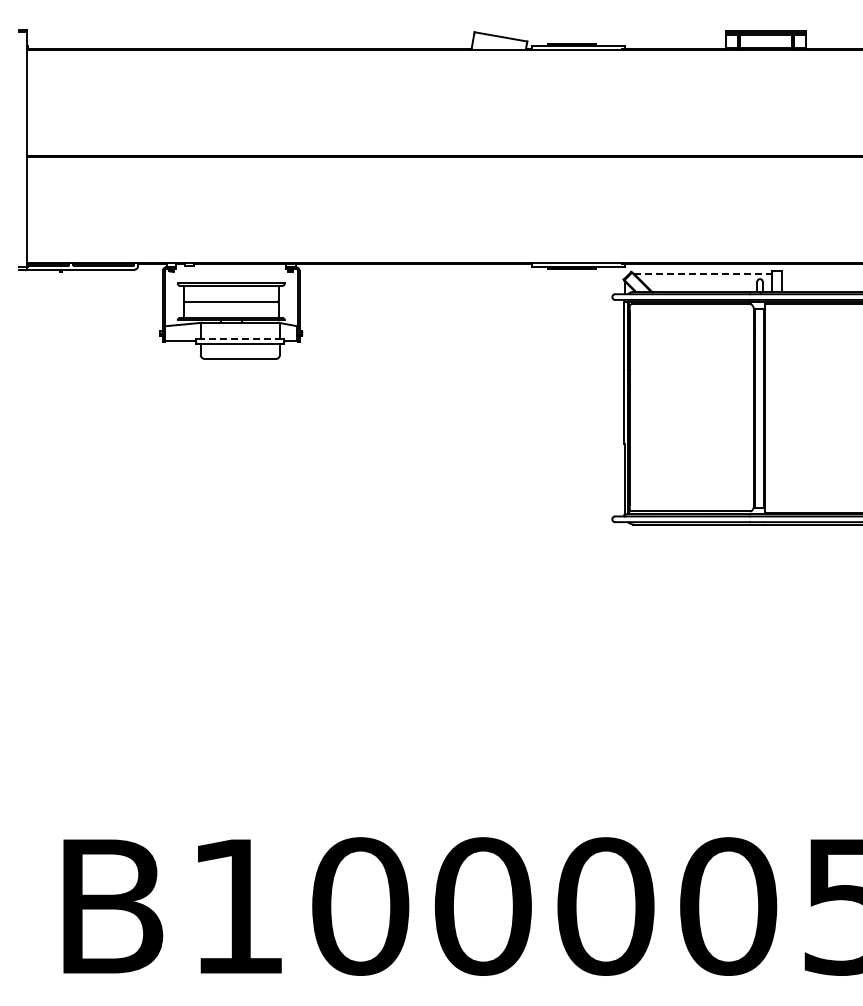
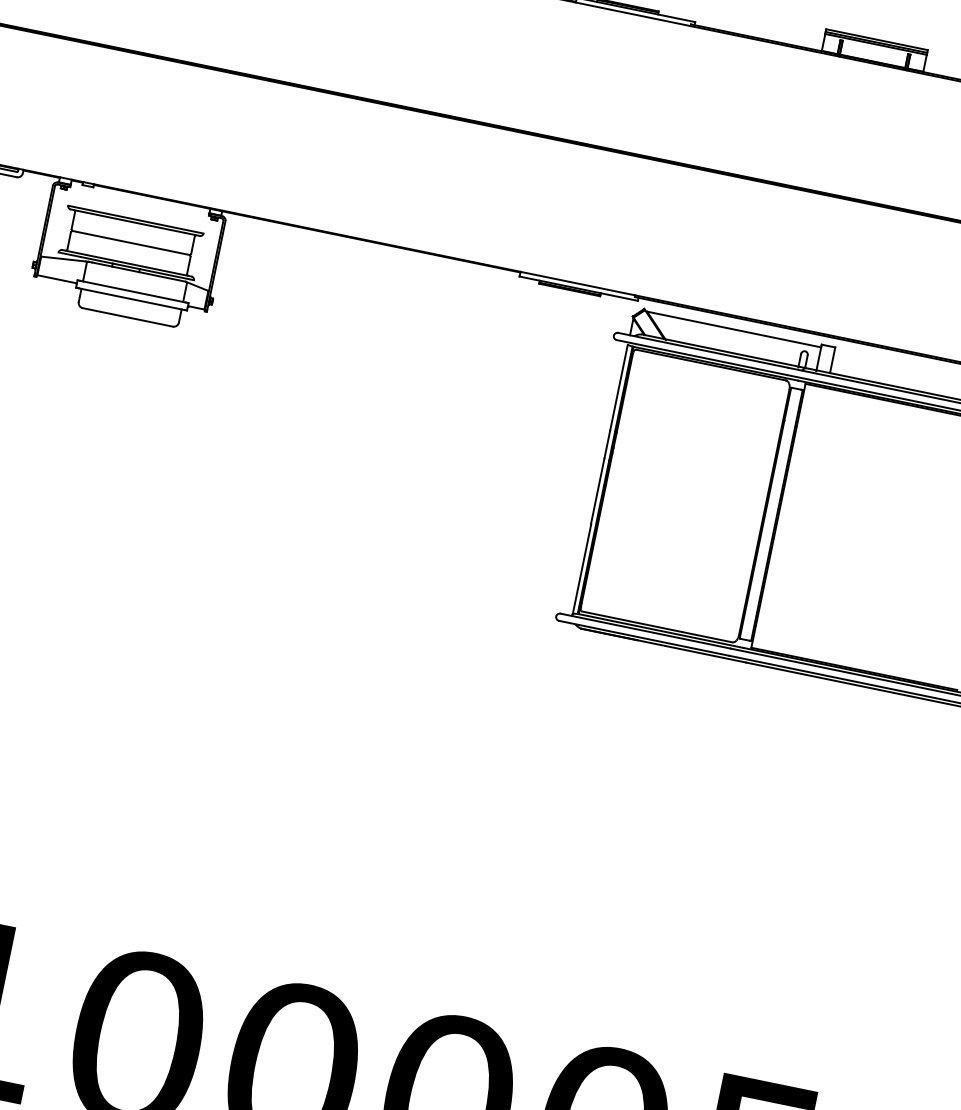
line: (702, 273) -> (733, 329), dashed -> solid
line: (240, 338) -> (133, 291), dashed -> solid

